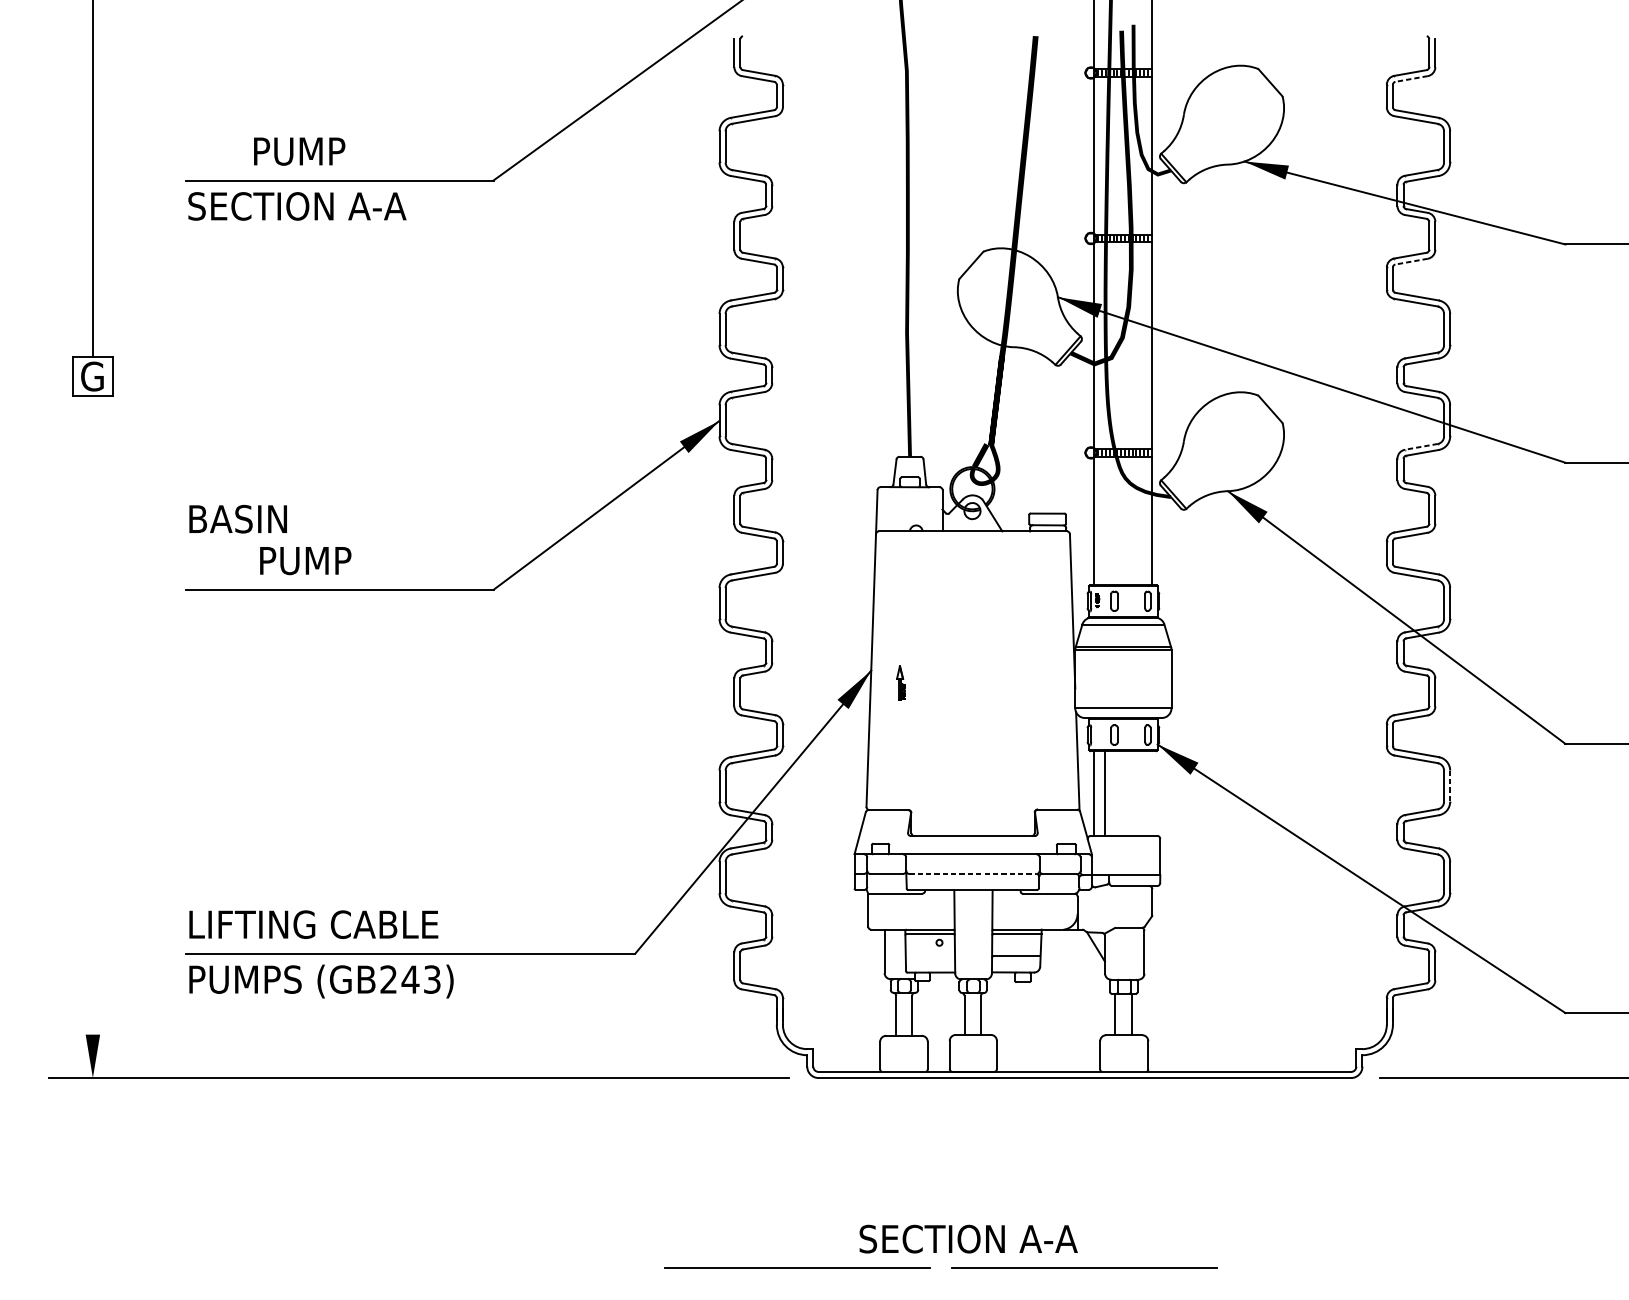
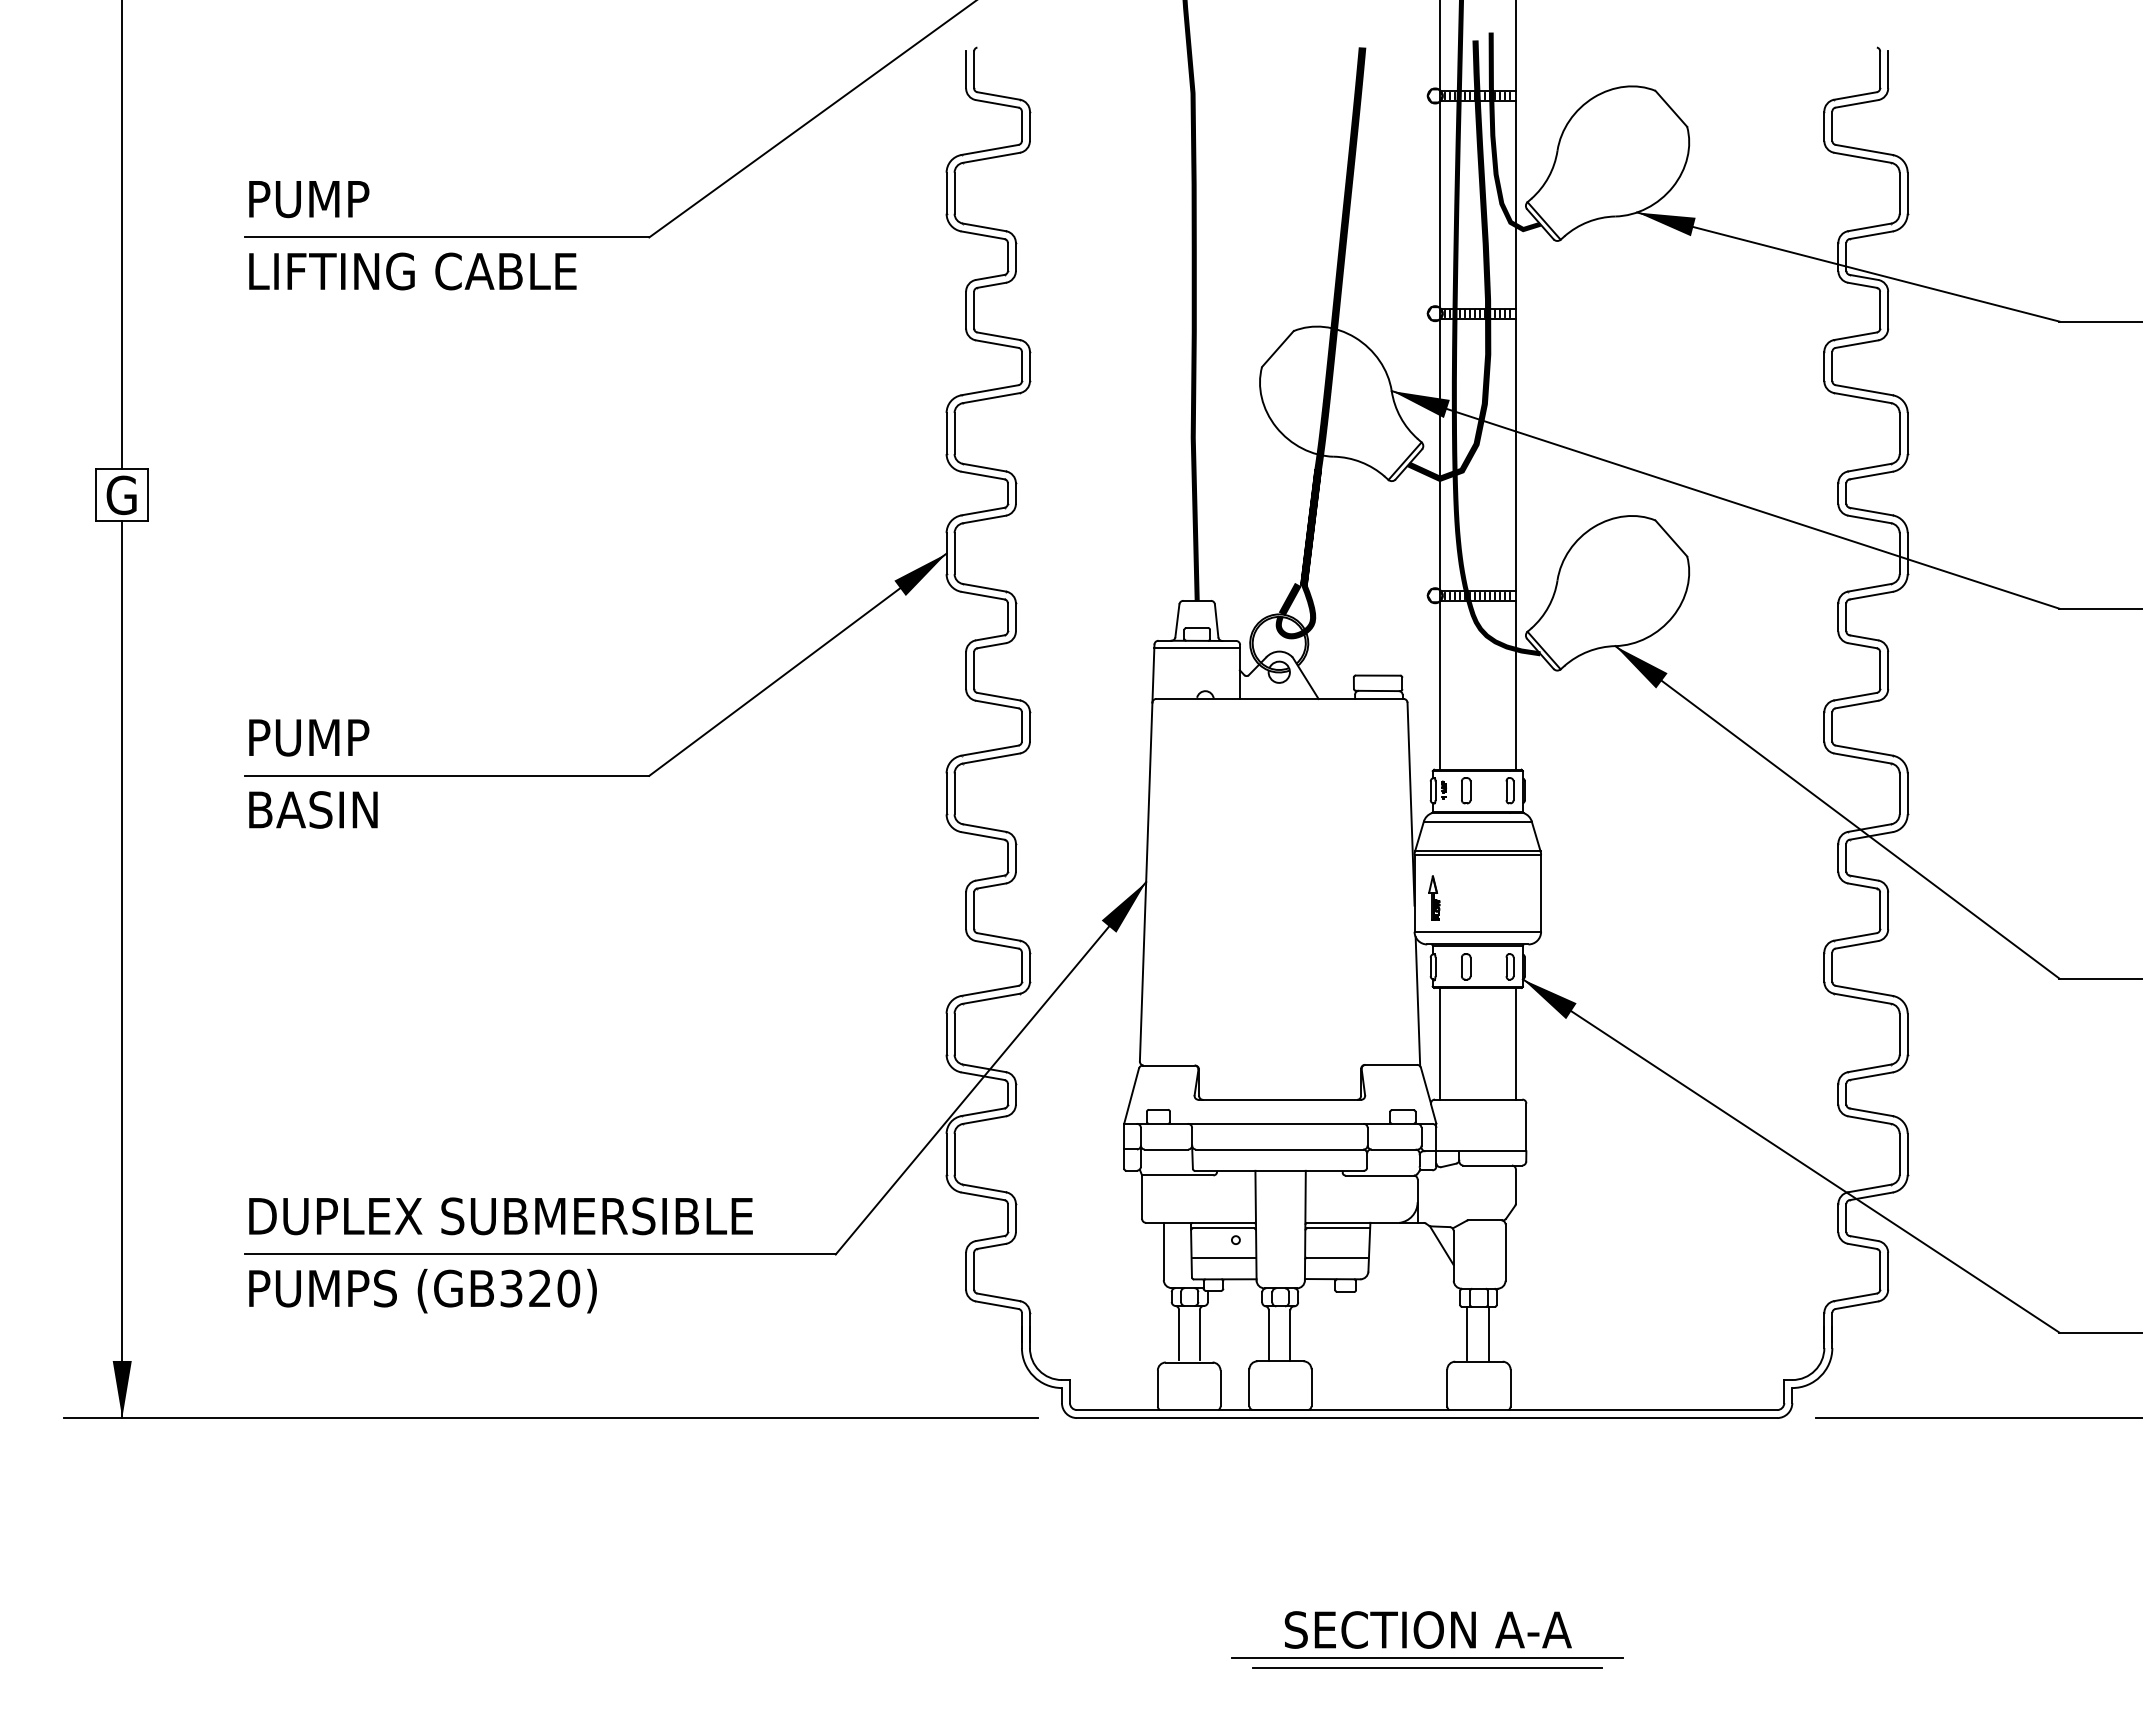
line: (1411, 78) -> (1856, 103), dashed -> solid
text: (299, 151) -> (309, 199), moved
text: (312, 206) -> (411, 271), SECTION A-A -> LIFTING CABLE
line: (1411, 261) -> (1856, 344), dashed -> solid
line: (1421, 446) -> (1869, 587), dashed -> solid
line: (910, 493) -> (1197, 648), added
text: (238, 518) -> (313, 809), moved
text: (305, 560) -> (309, 737), moved
part: (901, 682) -> (1434, 897), moved
line: (93, 737) -> (122, 969), added
line: (1450, 786) -> (1907, 1034), dashed -> solid
line: (1104, 793) -> (1515, 1043), moved
line: (973, 873) -> (1280, 1149), dashed -> solid
text: (381, 924) -> (502, 1216), LIFTING CABLE -> DUPLEX SUBMERSIBLE
line: (930, 955) -> (1224, 1257), added
text: (410, 979) -> (540, 1288), (GB243) -> (GB320)
text: (968, 1238) -> (1427, 1629), moved
line: (1084, 1260) -> (1426, 1658), added
line: (797, 1267) -> (1049, 1667), removed

